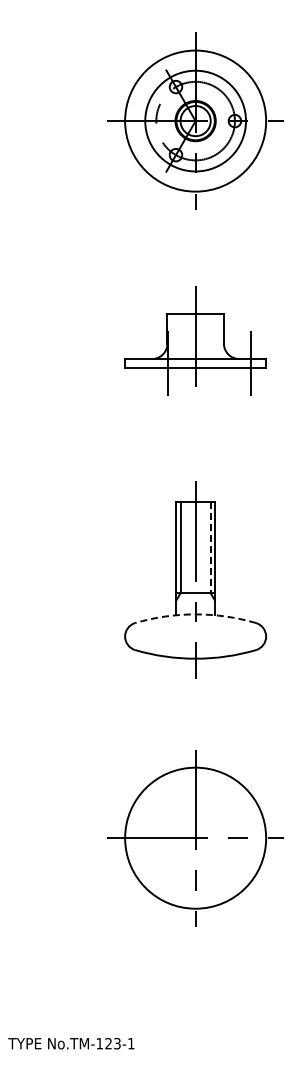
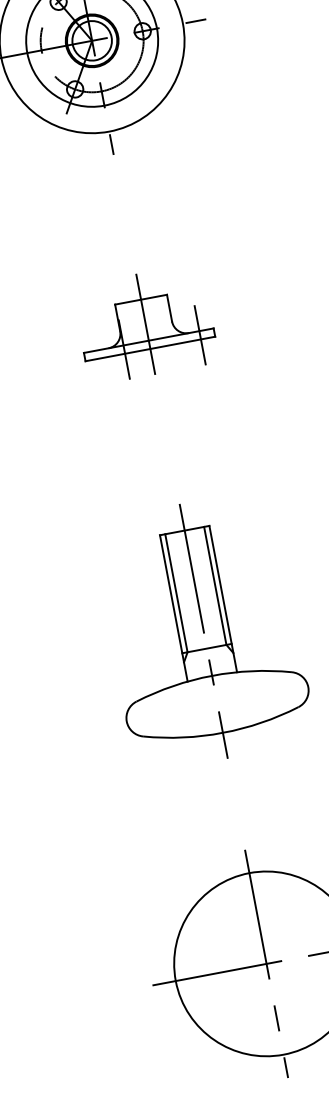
part: (195, 341) -> (145, 324), size x0.71
line: (210, 547) -> (215, 586), dashed -> solid
arc: (195, 614) -> (211, 675), dashed -> solid

